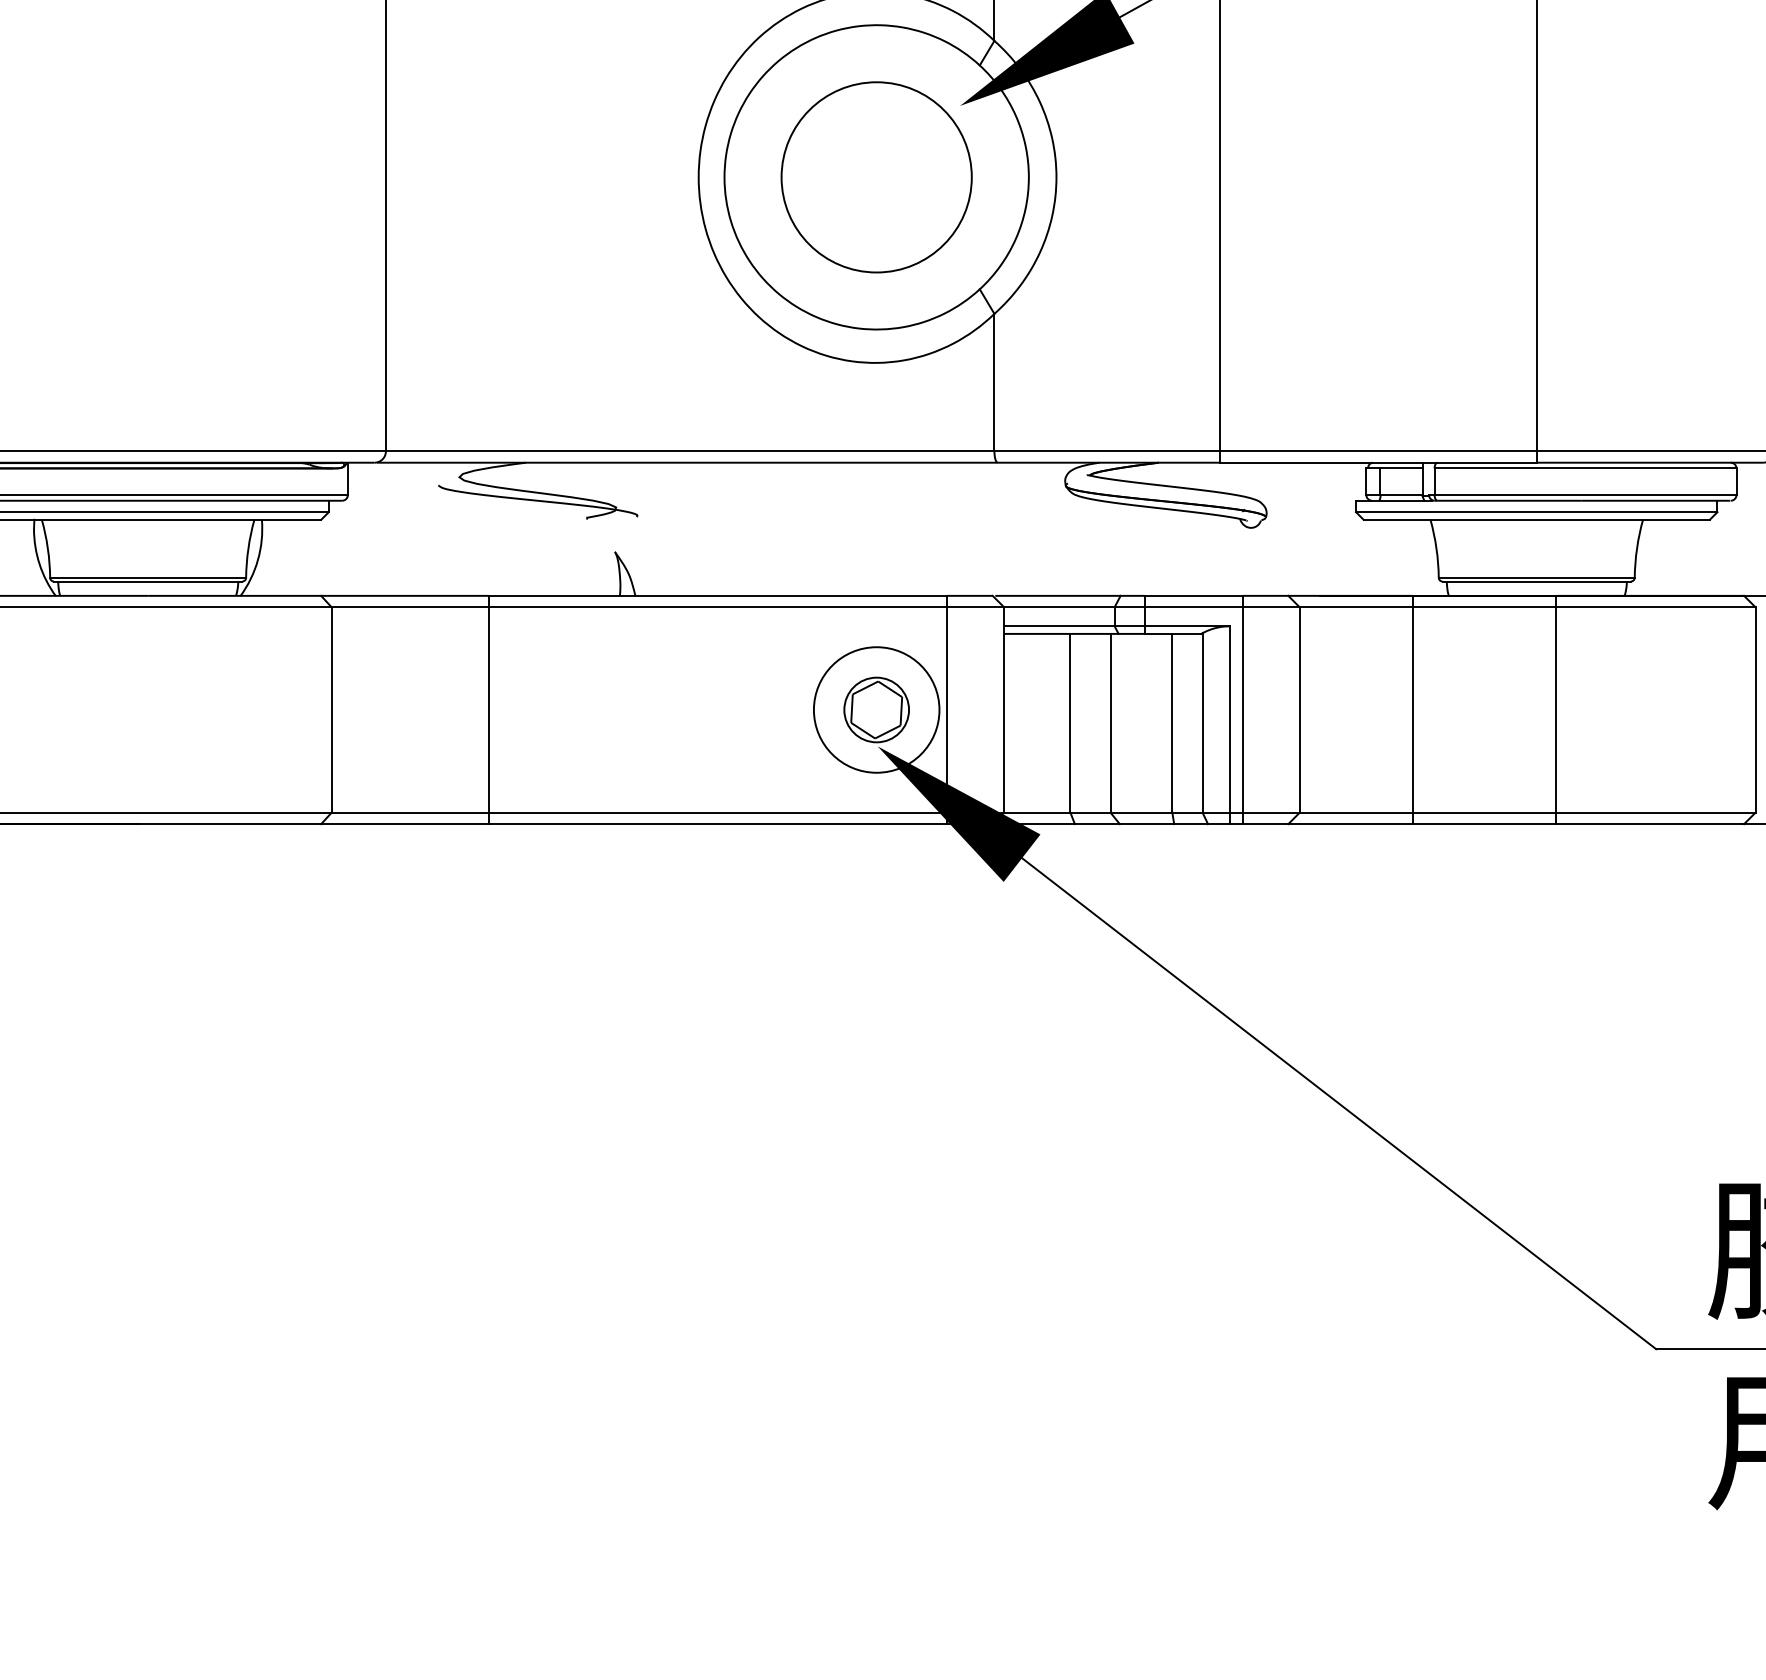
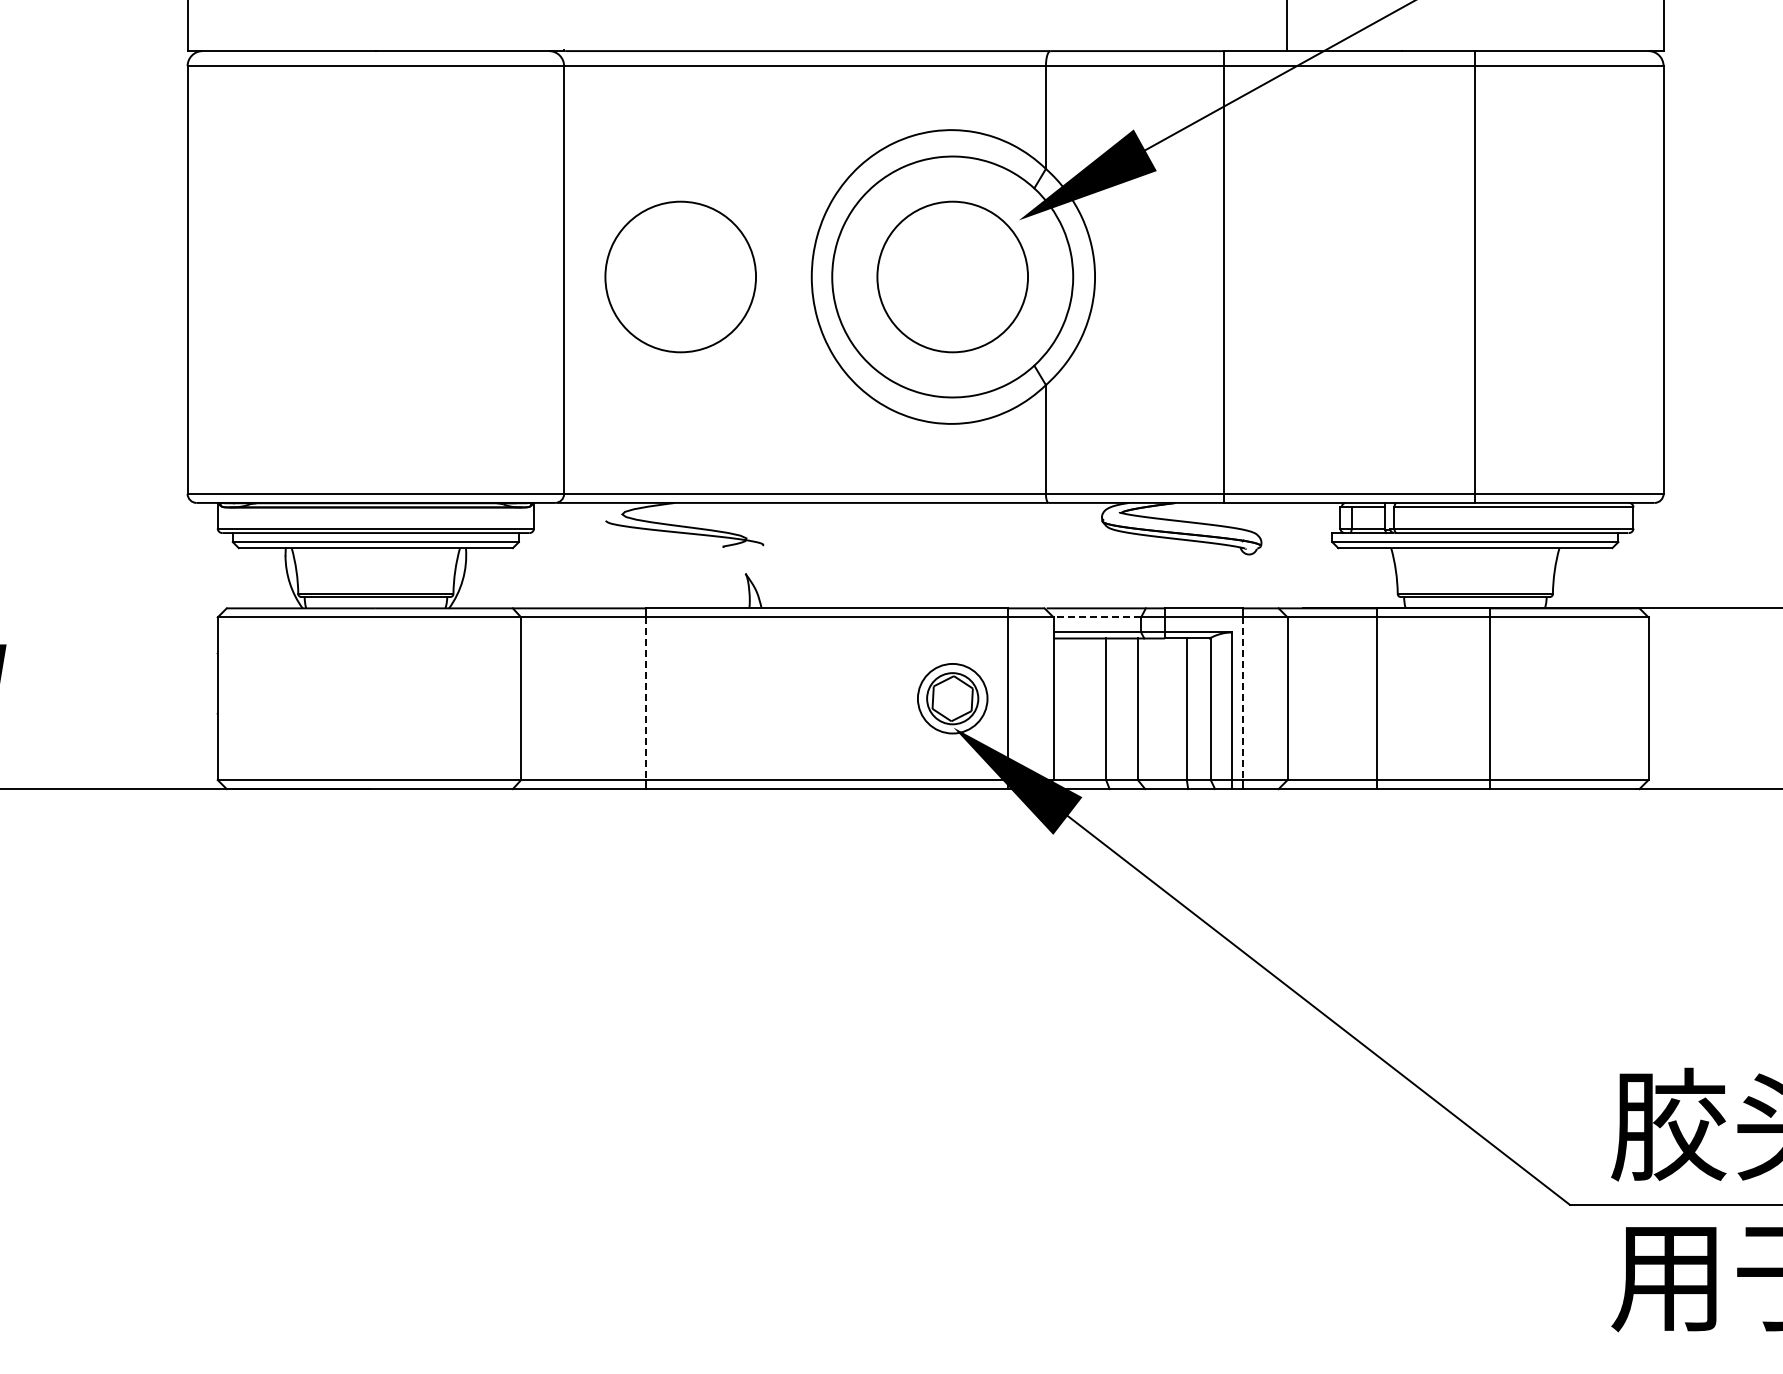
circle: (532, 176) -> (680, 276), added
line: (1059, 607) -> (1097, 617), solid -> dashed
circle: (876, 709) -> (952, 698), size x0.7
line: (488, 710) -> (645, 699), solid -> dashed
line: (1242, 710) -> (1242, 699), solid -> dashed

